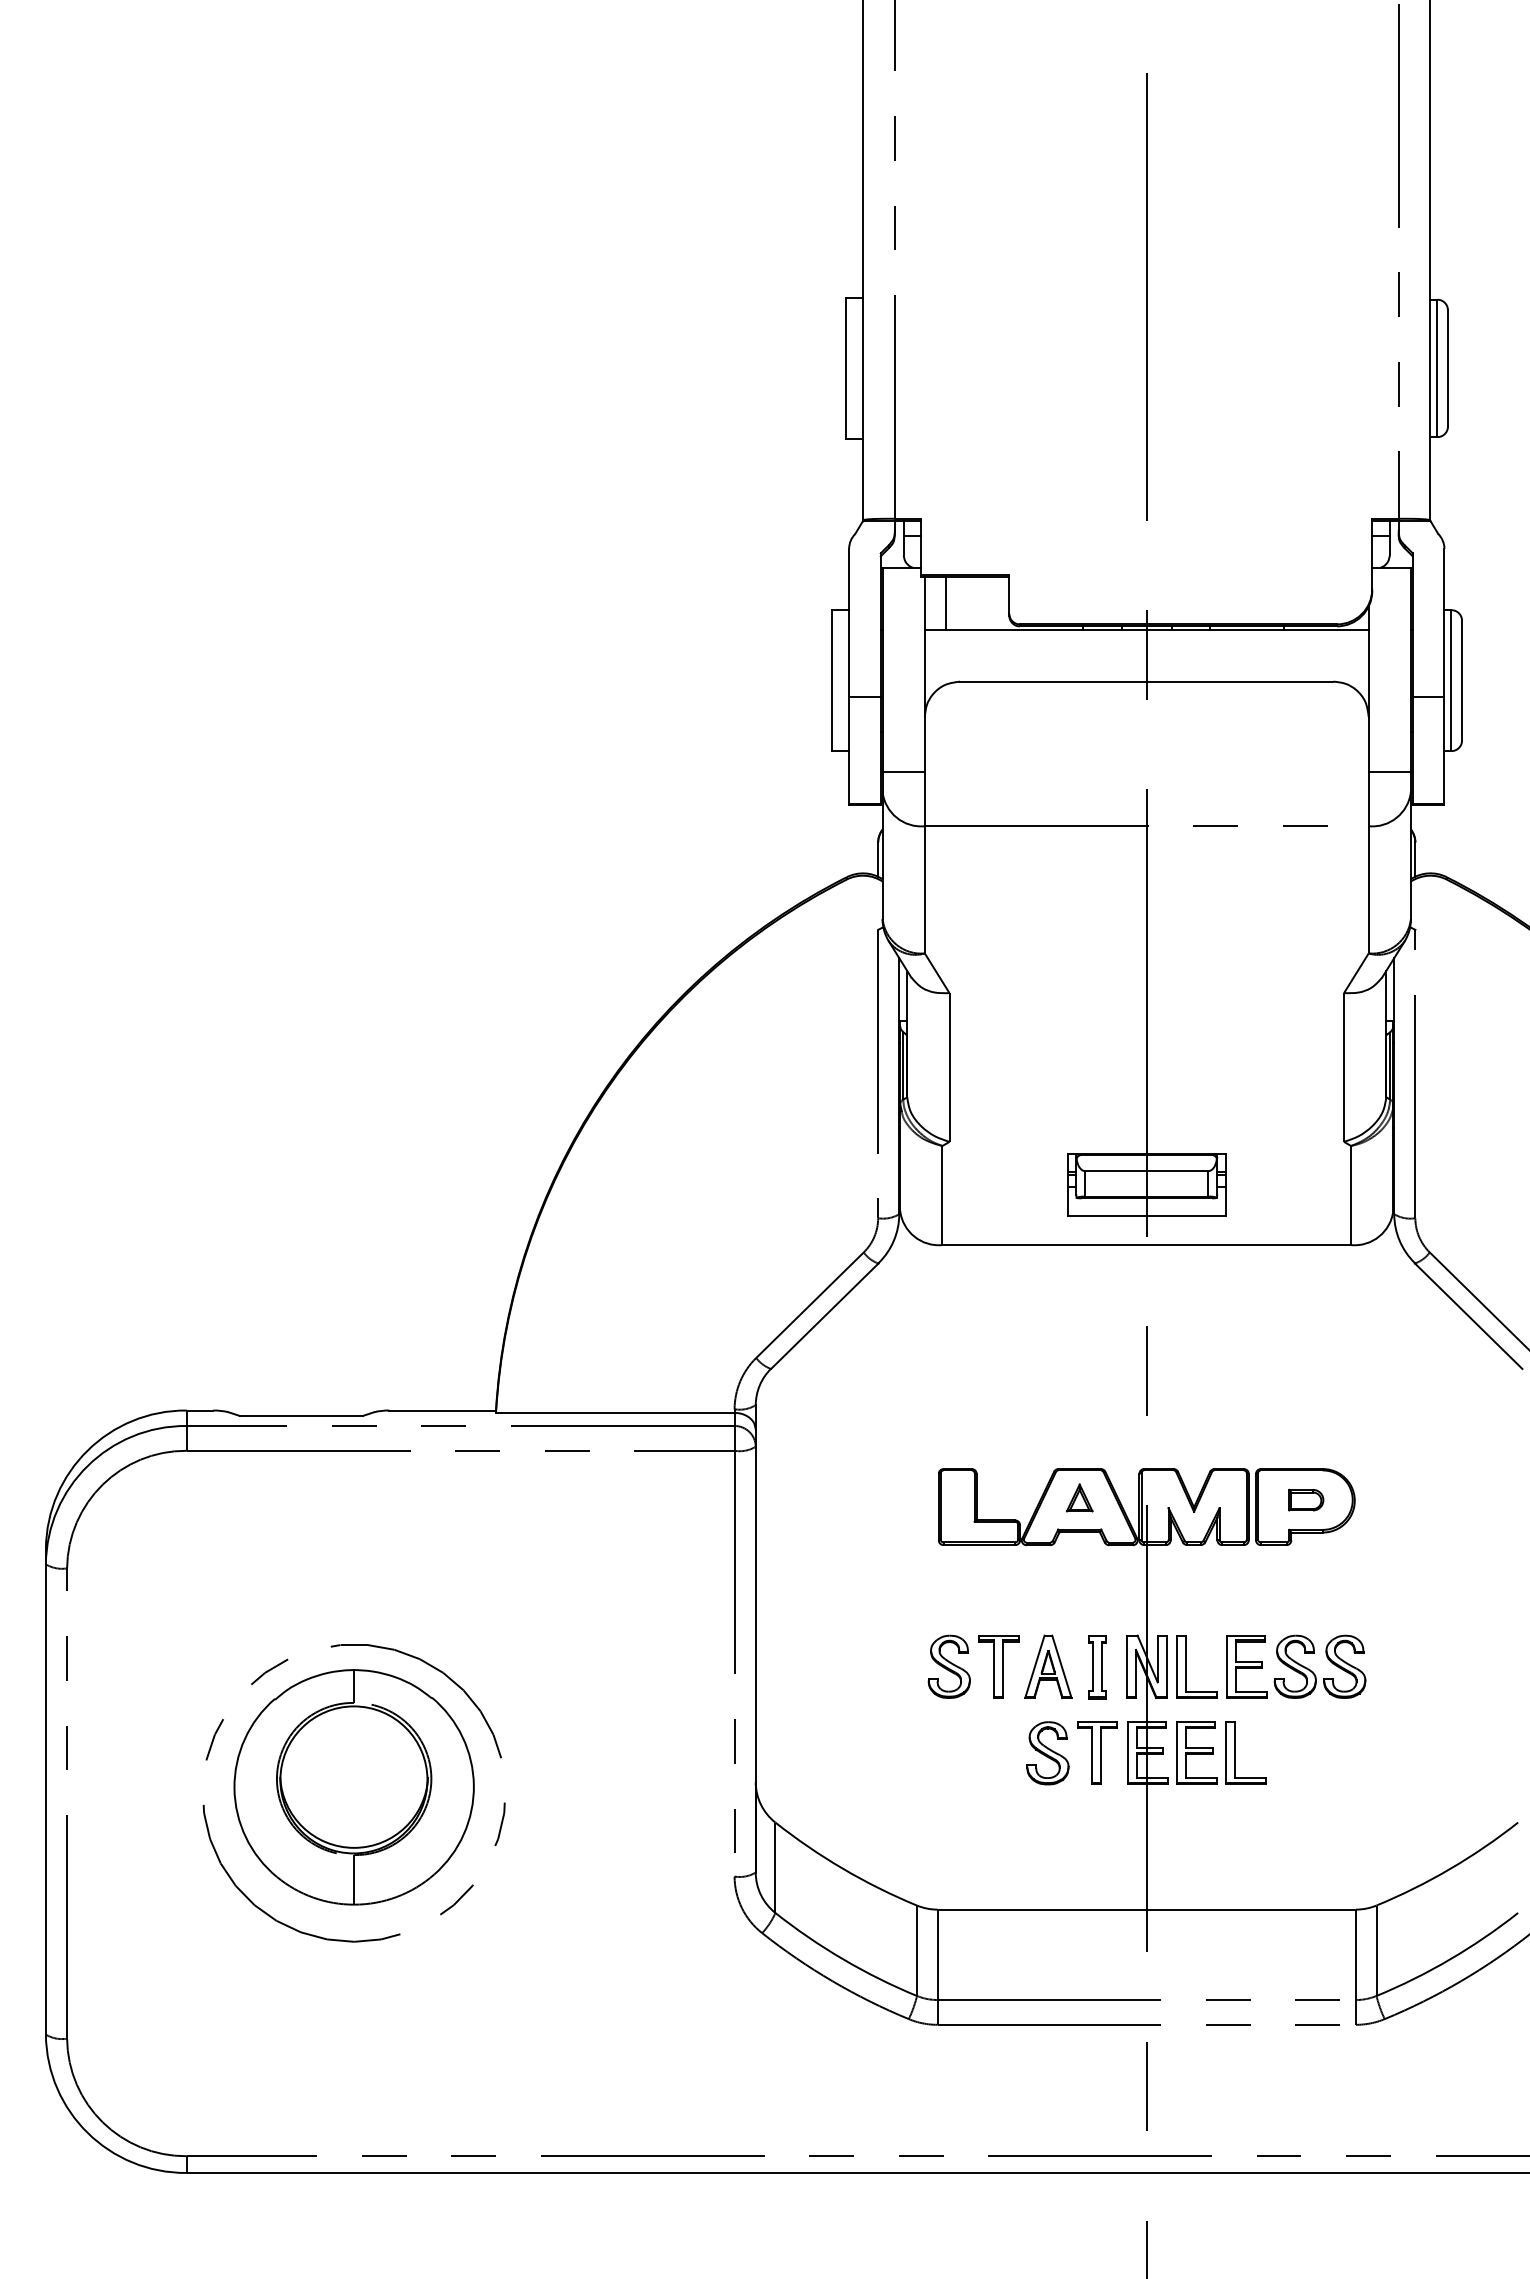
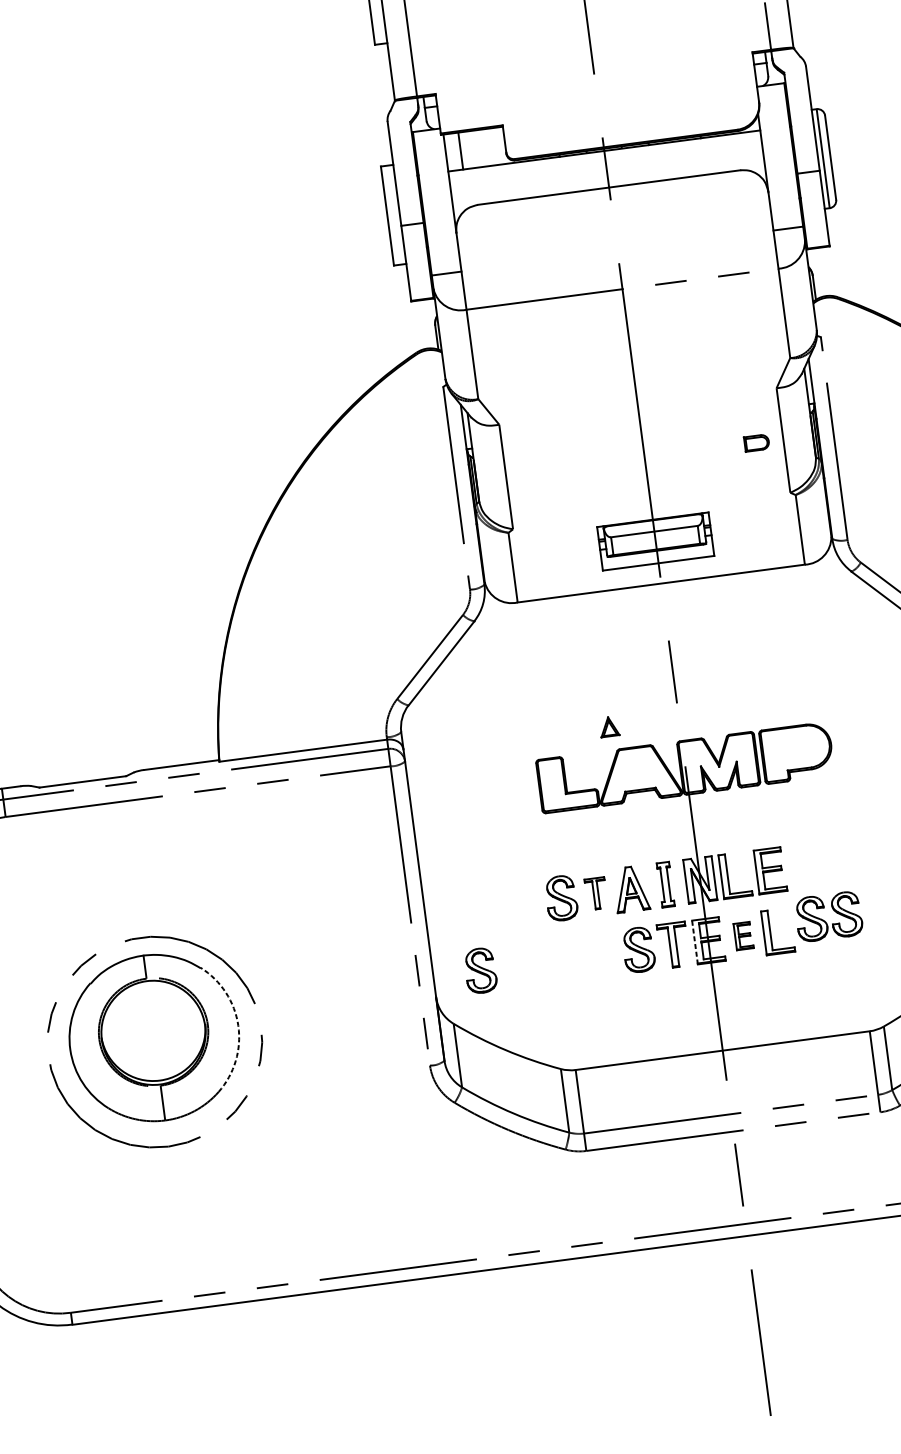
part: (1079, 1497) -> (609, 726), moved
part: (1306, 1499) -> (756, 442), moved
part: (998, 1666) -> (596, 893), size x0.7
part: (1313, 1671) -> (824, 920), moved
line: (1127, 1752) -> (694, 941), solid -> dashed
part: (1196, 1752) -> (743, 935), size x0.6
part: (822, 1753) -> (480, 970), added
arc: (473, 1785) -> (238, 1025), solid -> dashed

